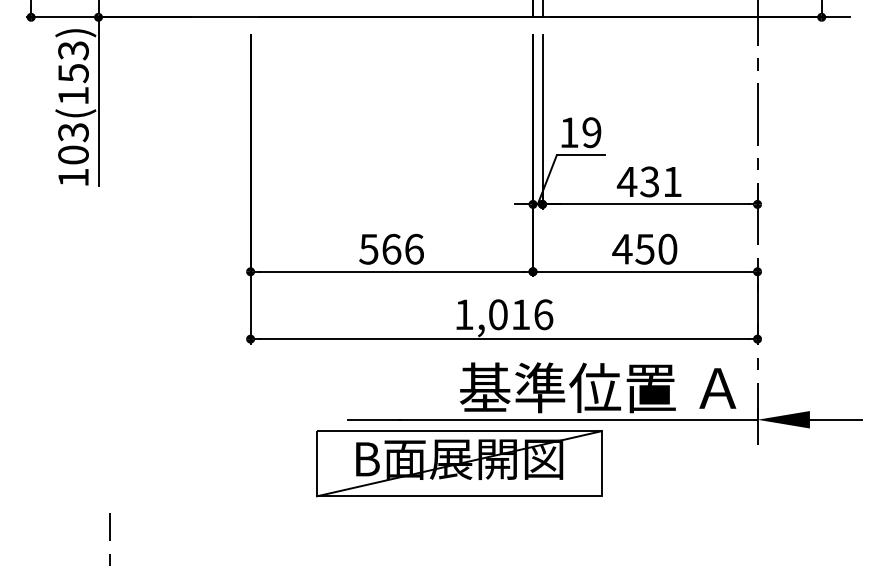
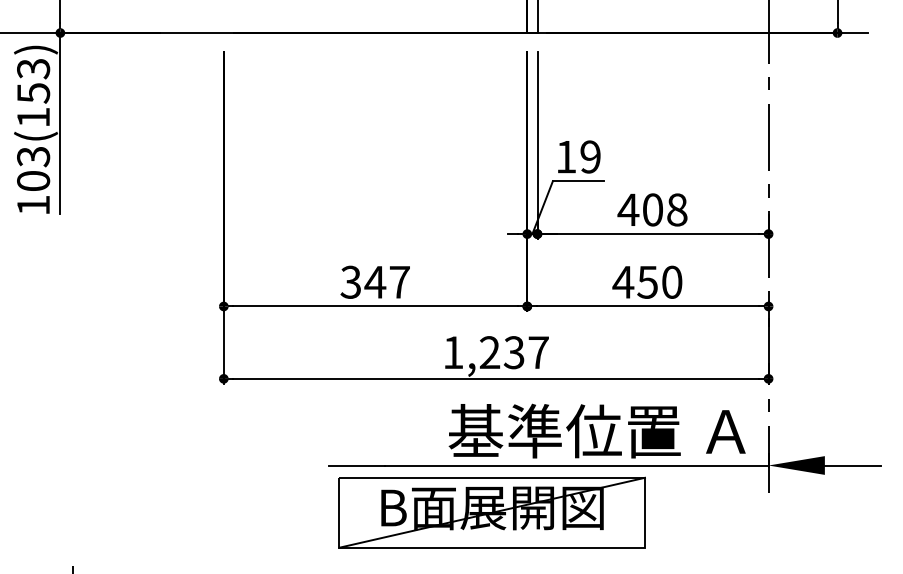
text: (661, 181) -> (665, 209), 431 -> 408
text: (391, 248) -> (375, 281), 566 -> 347
text: (520, 314) -> (513, 352), 1,016 -> 1,237
part: (459, 463) -> (492, 512), moved

